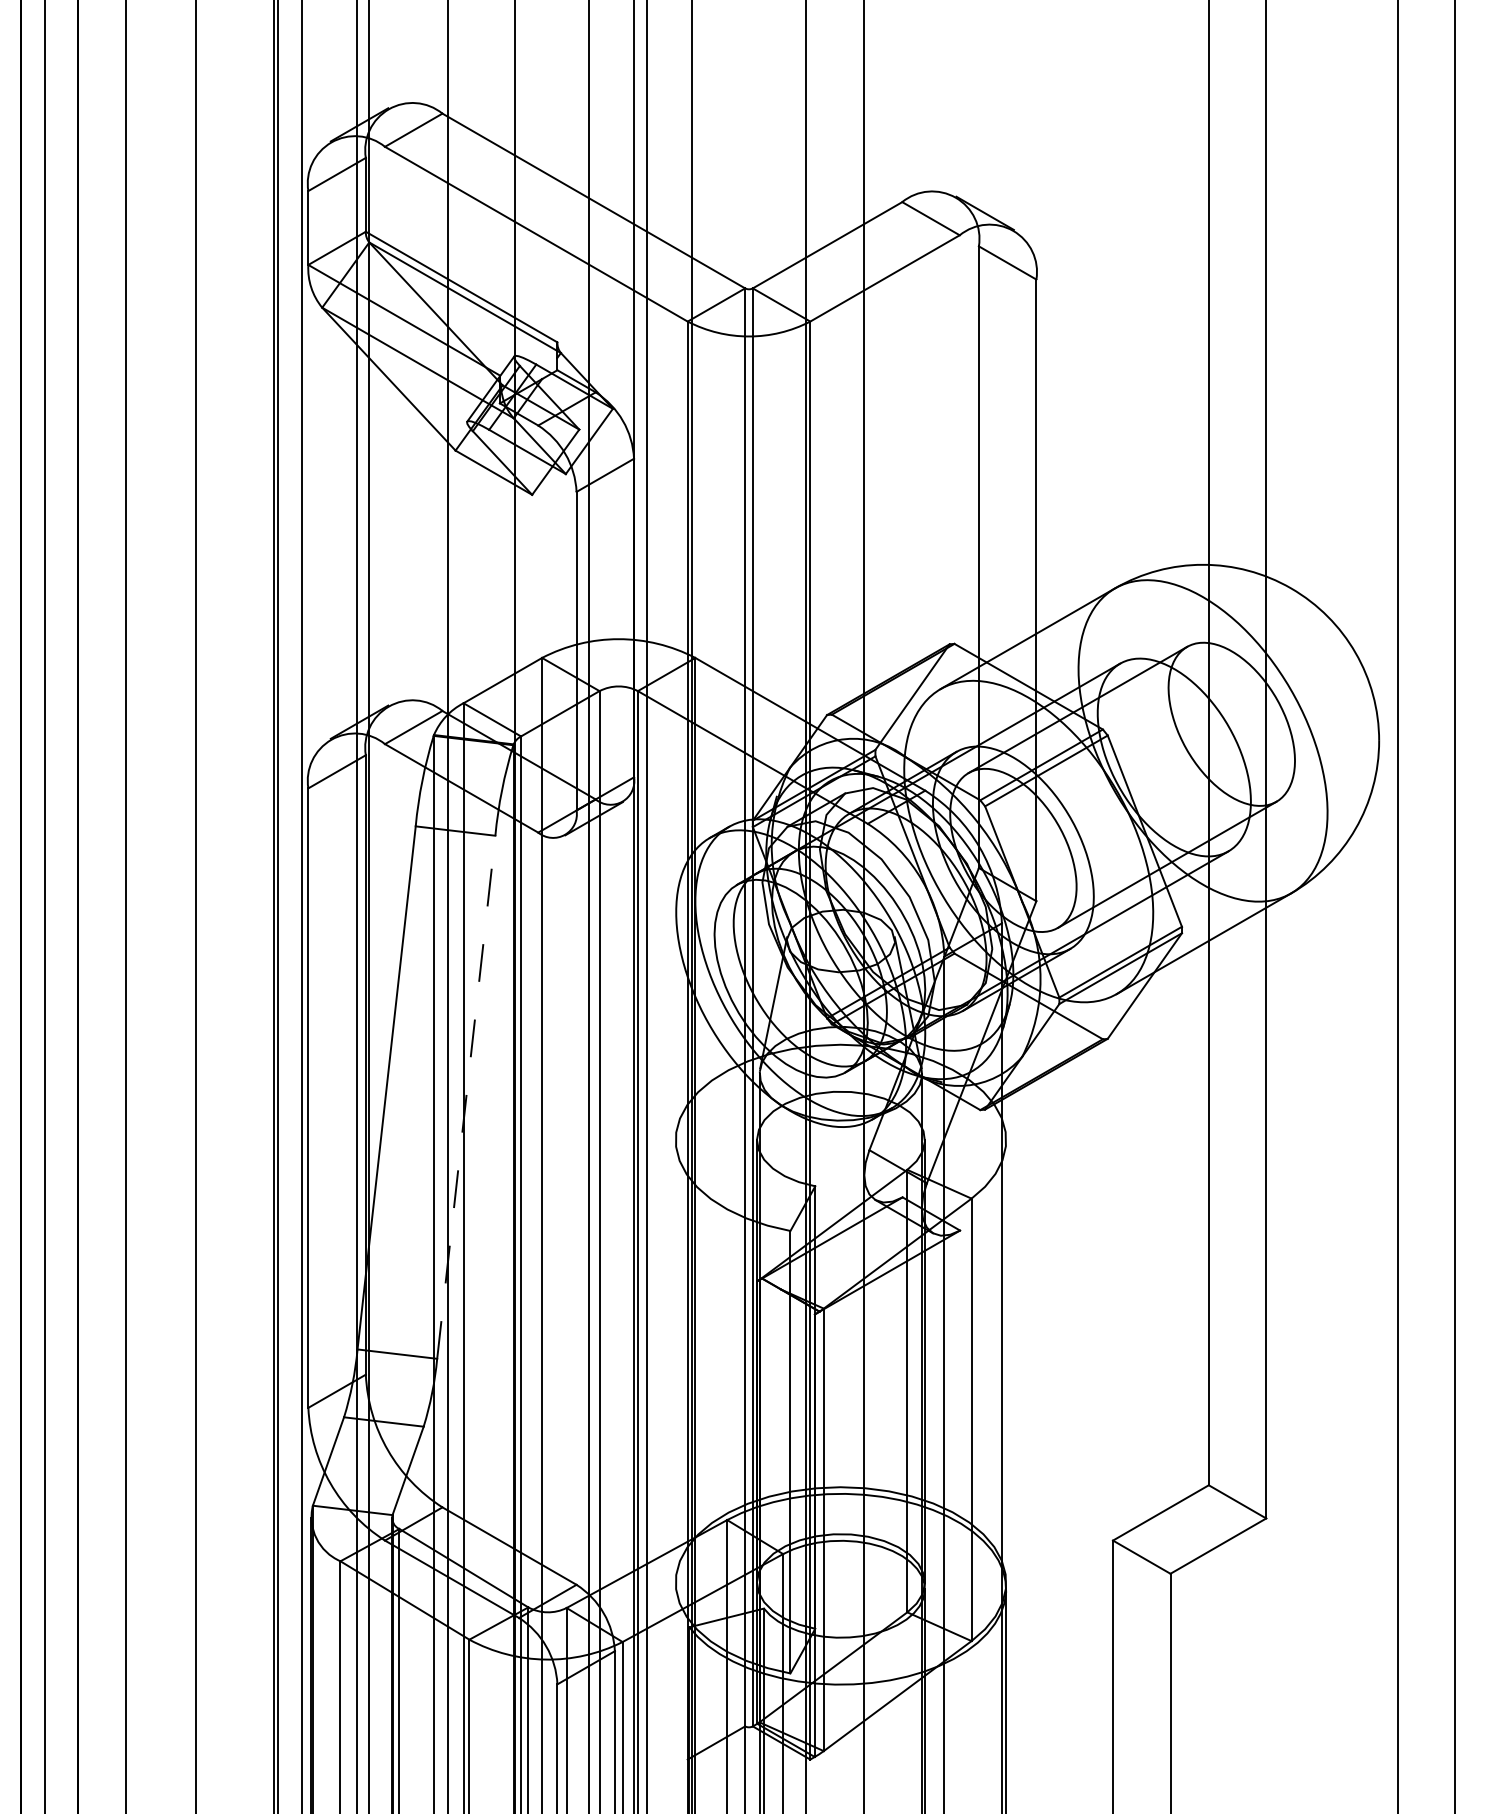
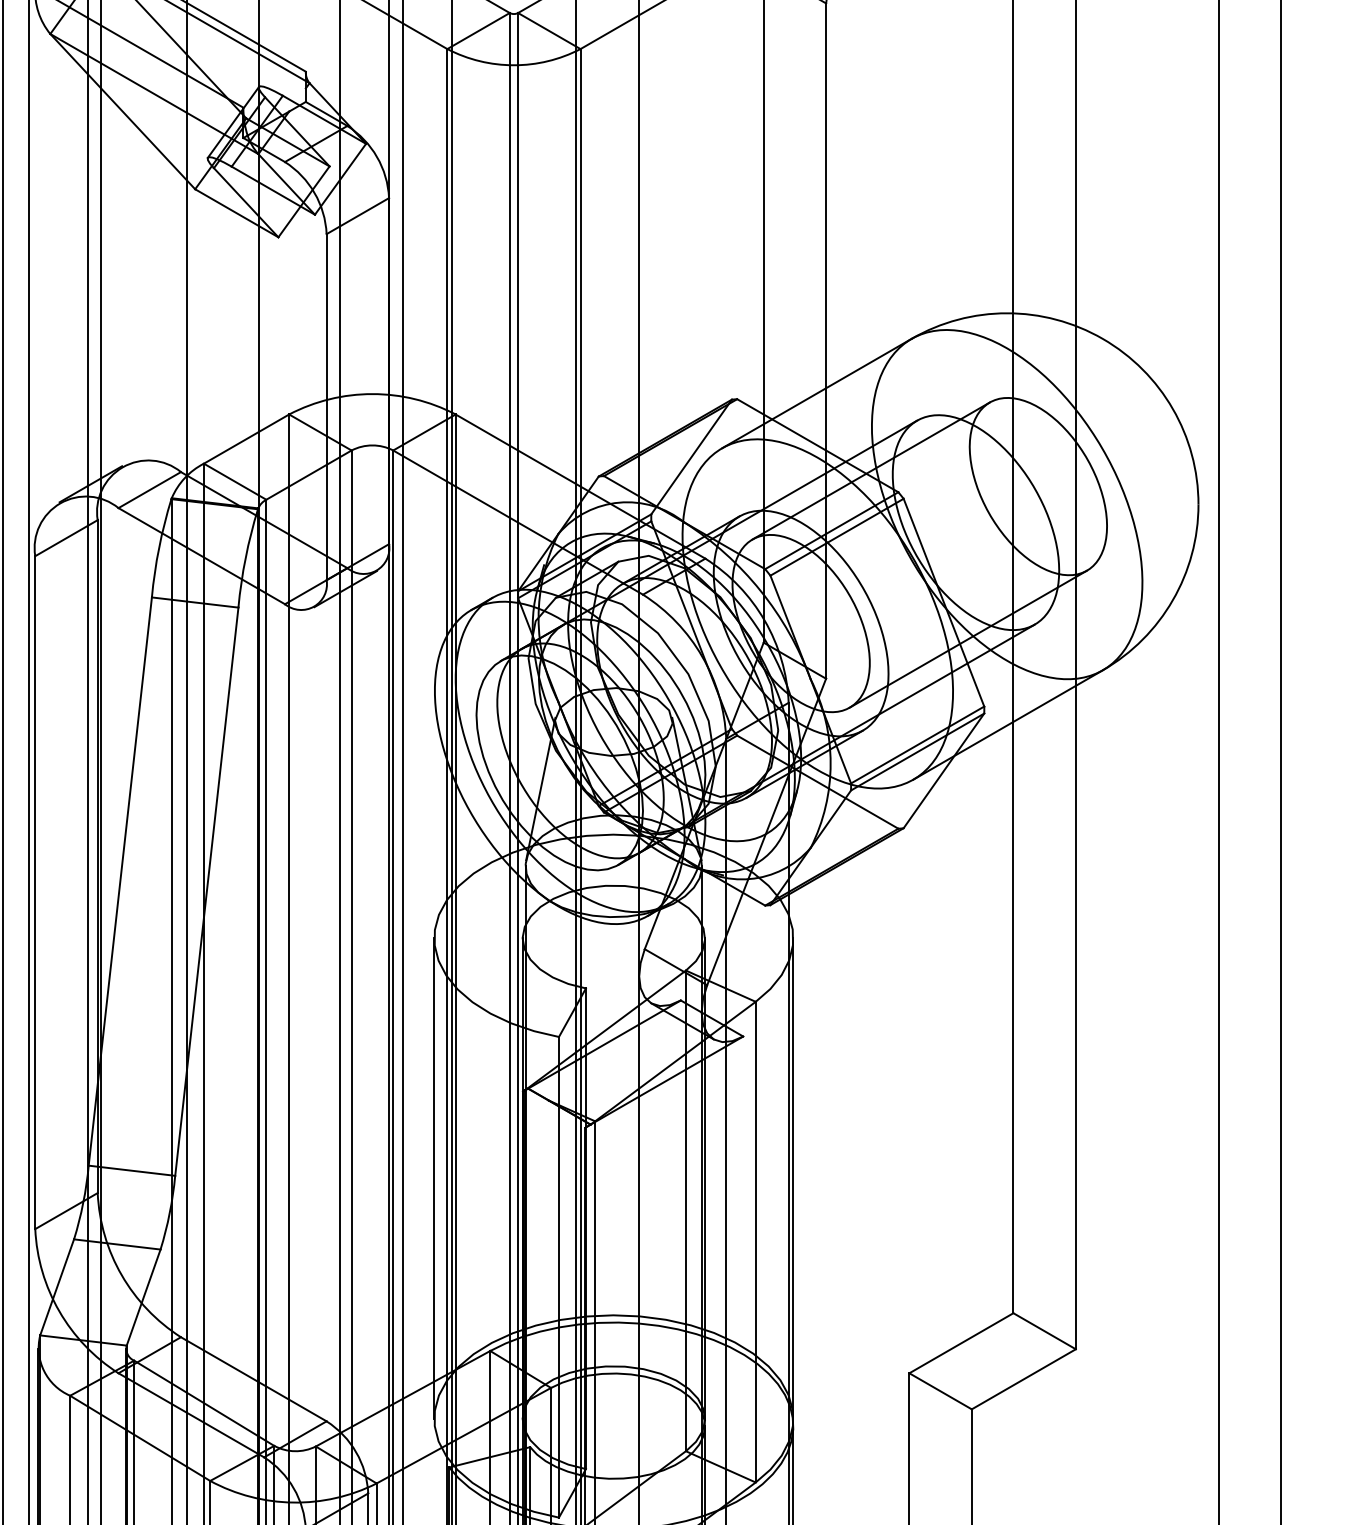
line: (466, 1096) -> (207, 890), dashed -> solid
line: (675, 1361) -> (434, 1178), added
line: (1006, 1361) -> (793, 1178), added

